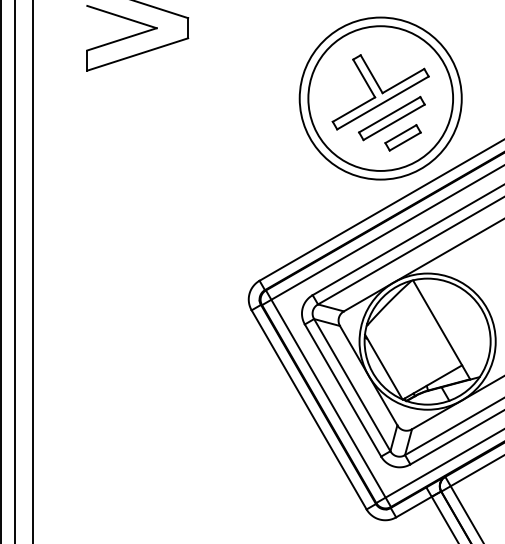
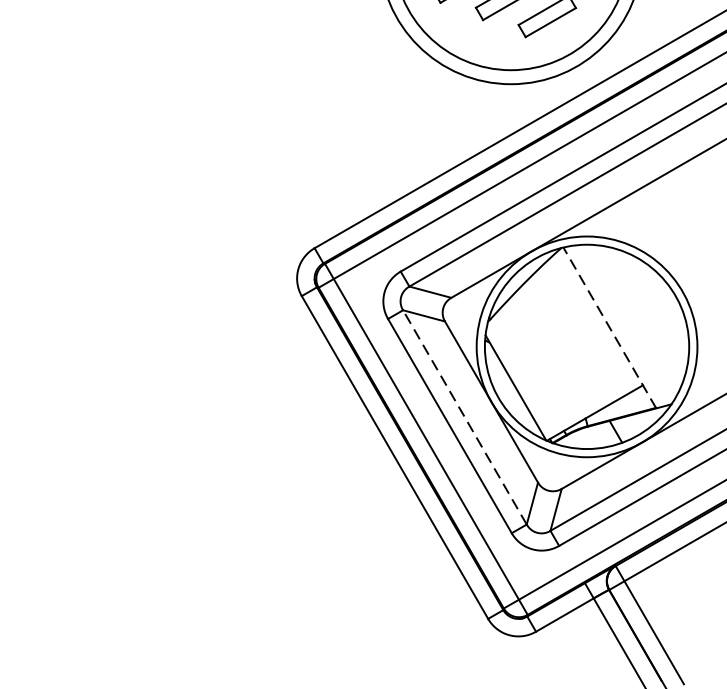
line: (441, 329) -> (609, 327), solid -> dashed
line: (352, 384) -> (465, 416), solid -> dashed

